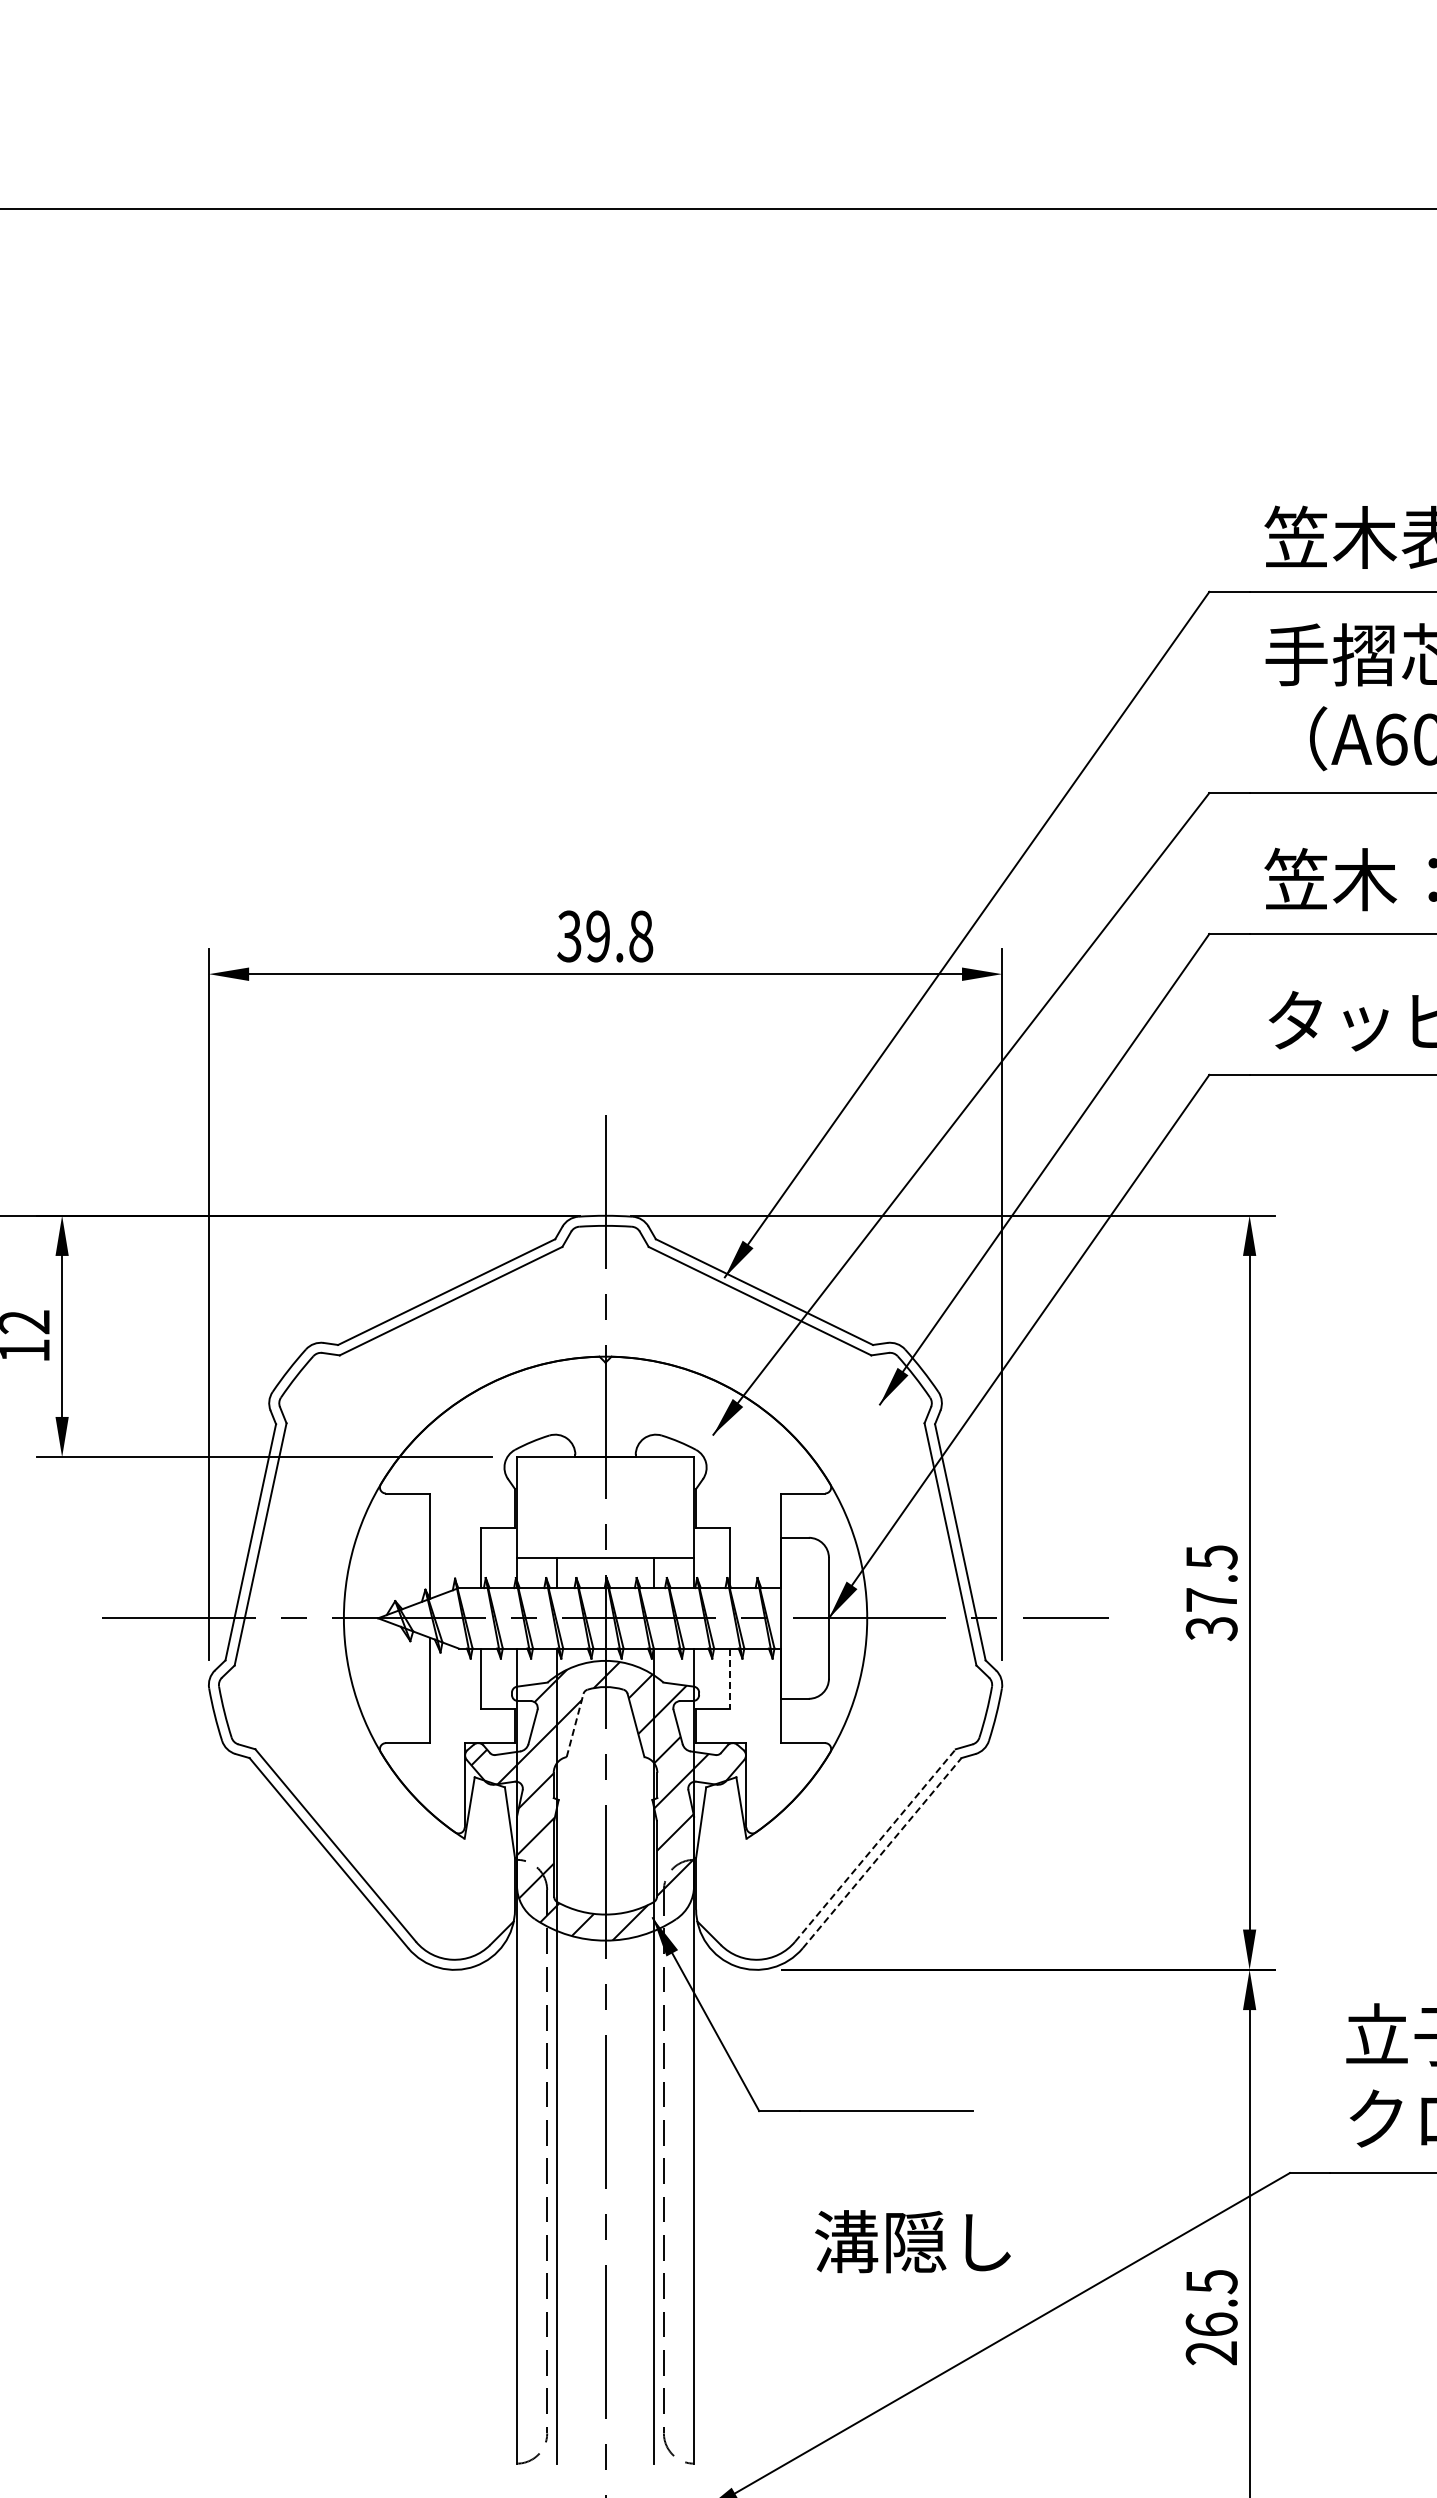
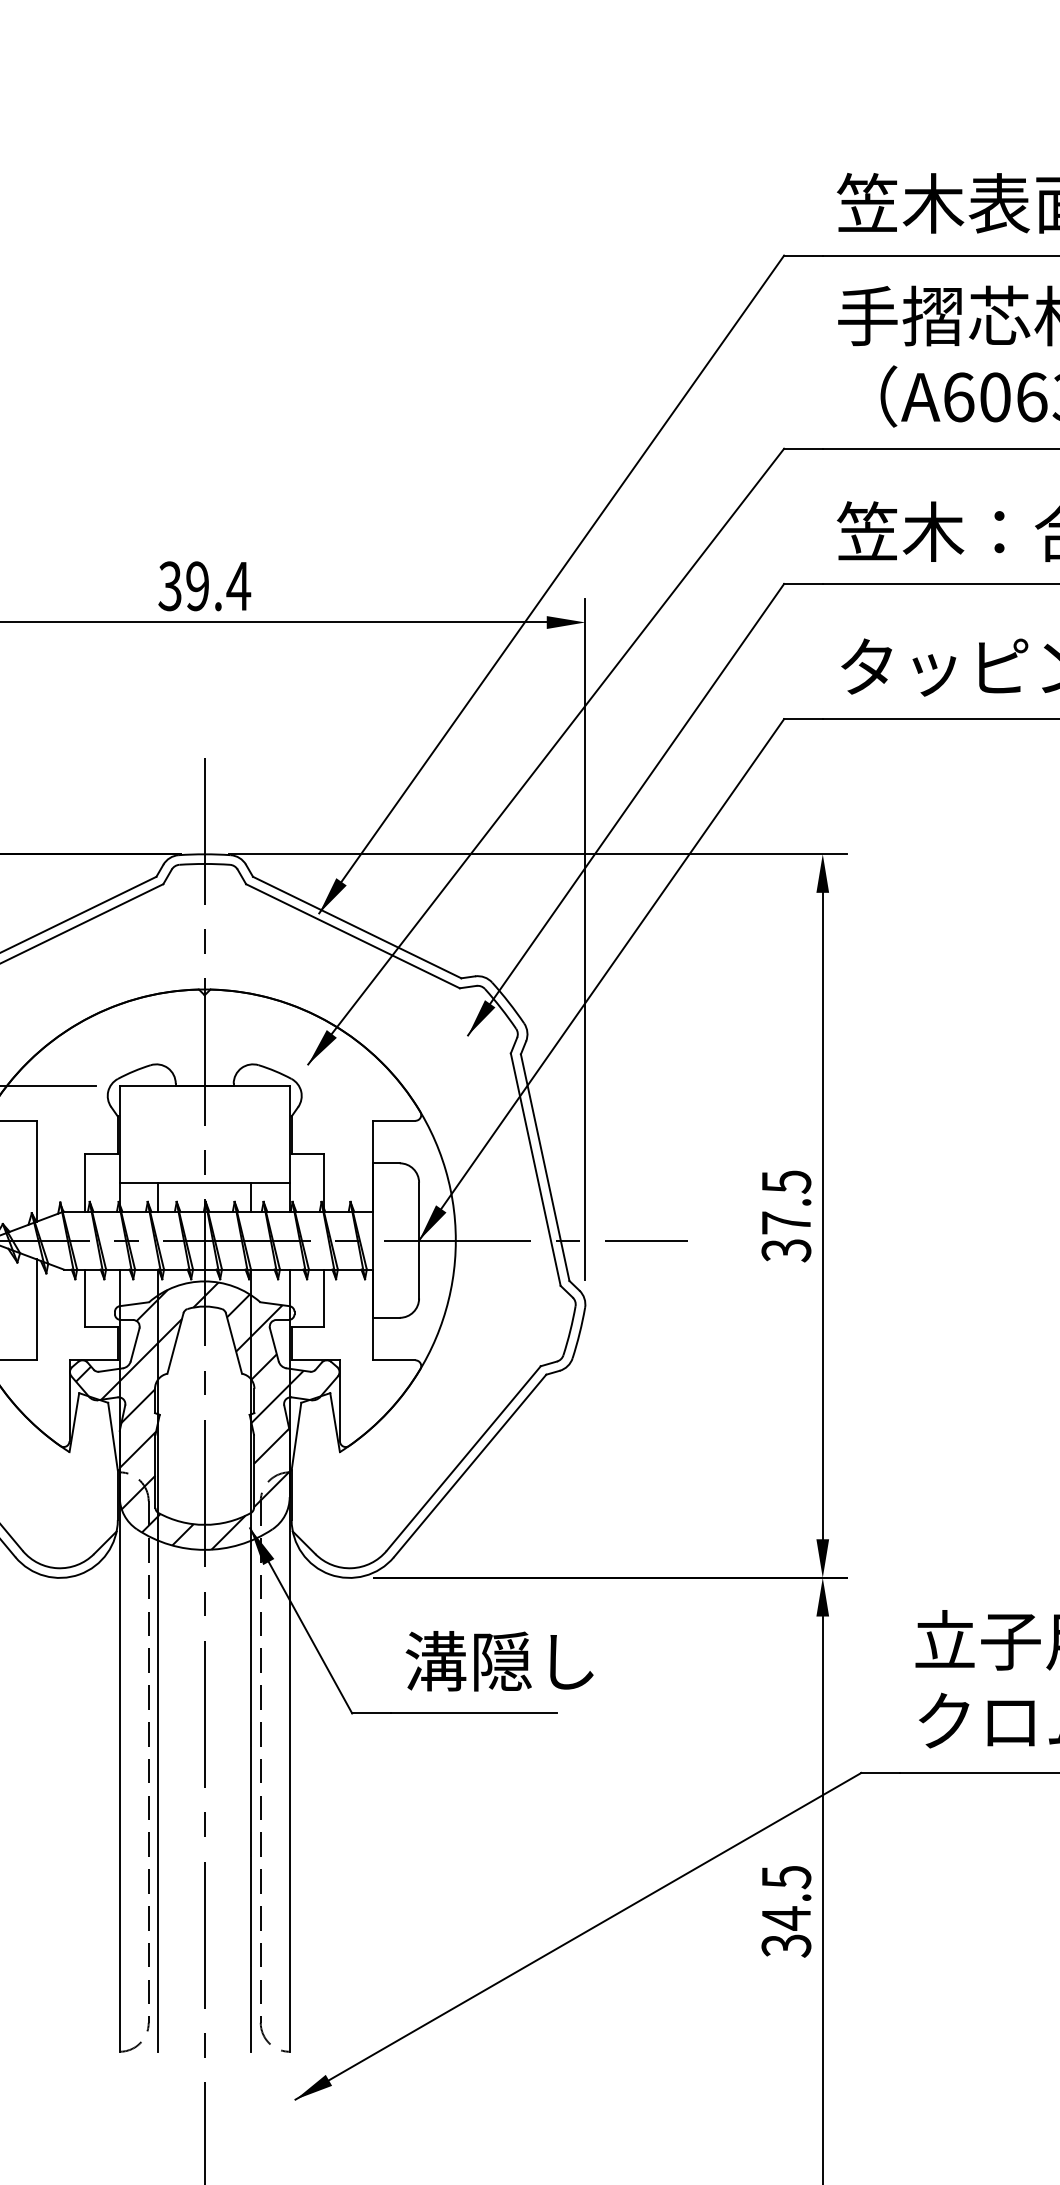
text: (640, 936) -> (238, 586), 39.8 -> 39.4
line: (730, 1679) -> (324, 1299), dashed -> solid
line: (575, 1725) -> (175, 1343), dashed -> solid
line: (875, 1845) -> (463, 1458), dashed -> solid
line: (882, 1853) -> (470, 1466), dashed -> solid
text: (912, 2241) -> (499, 1661), moved
text: (1211, 2338) -> (786, 1931), 26.5 -> 34.5

